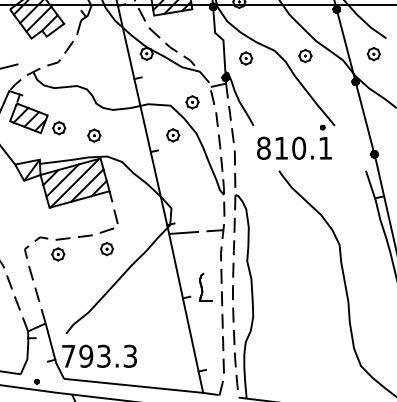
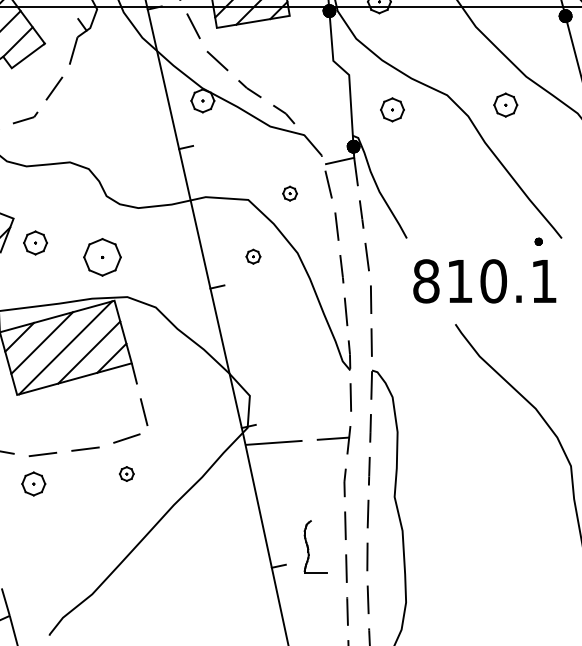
part: (192, 102) -> (290, 193), size x0.6
part: (94, 135) -> (102, 256), size x1.6
part: (173, 135) -> (253, 256), size x0.6
part: (106, 249) -> (125, 474), size x0.6

